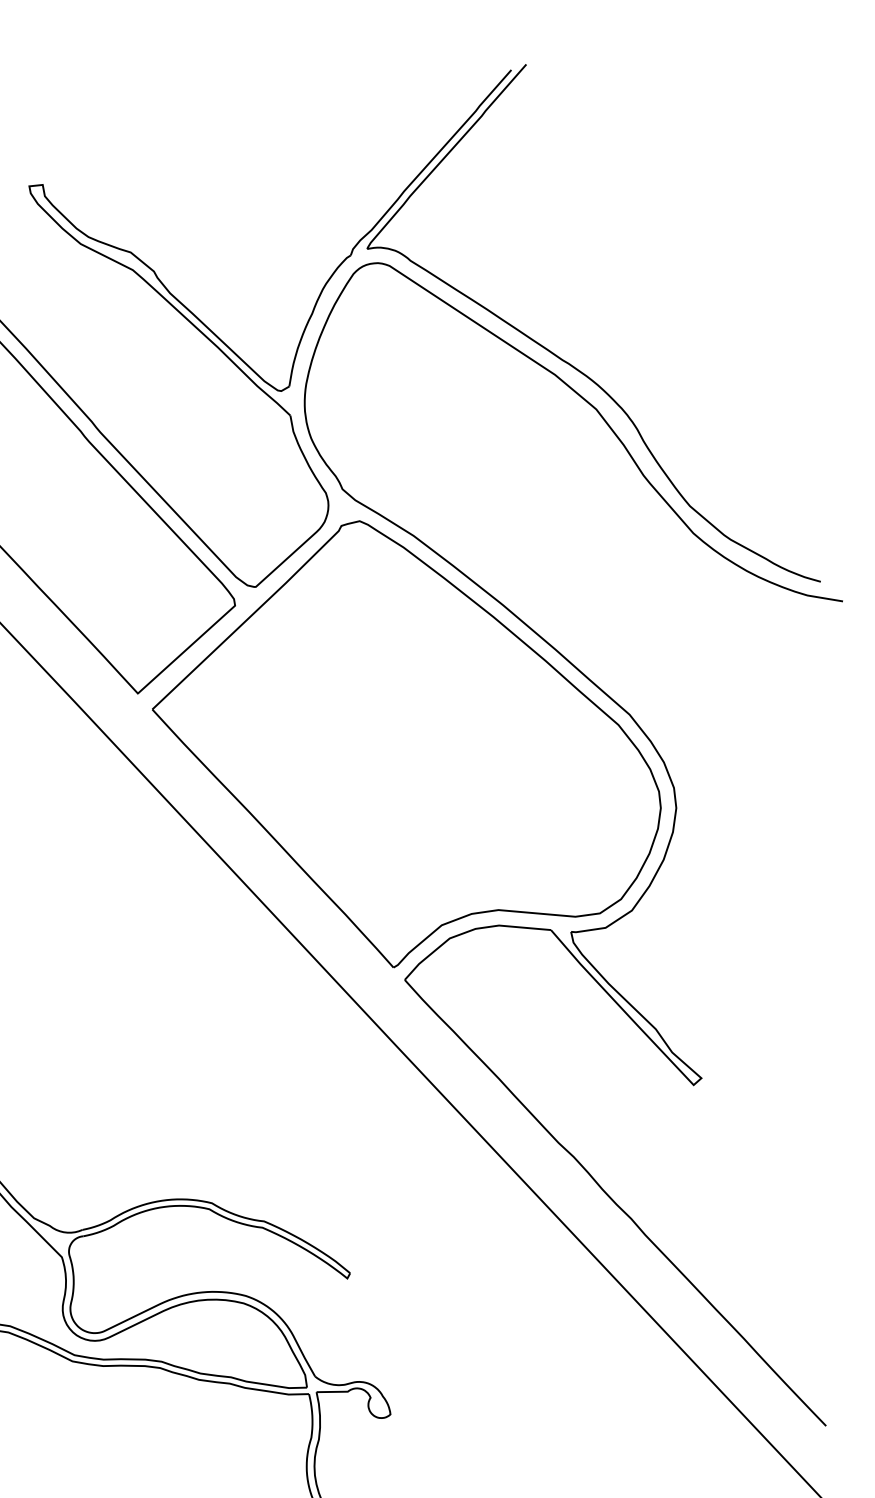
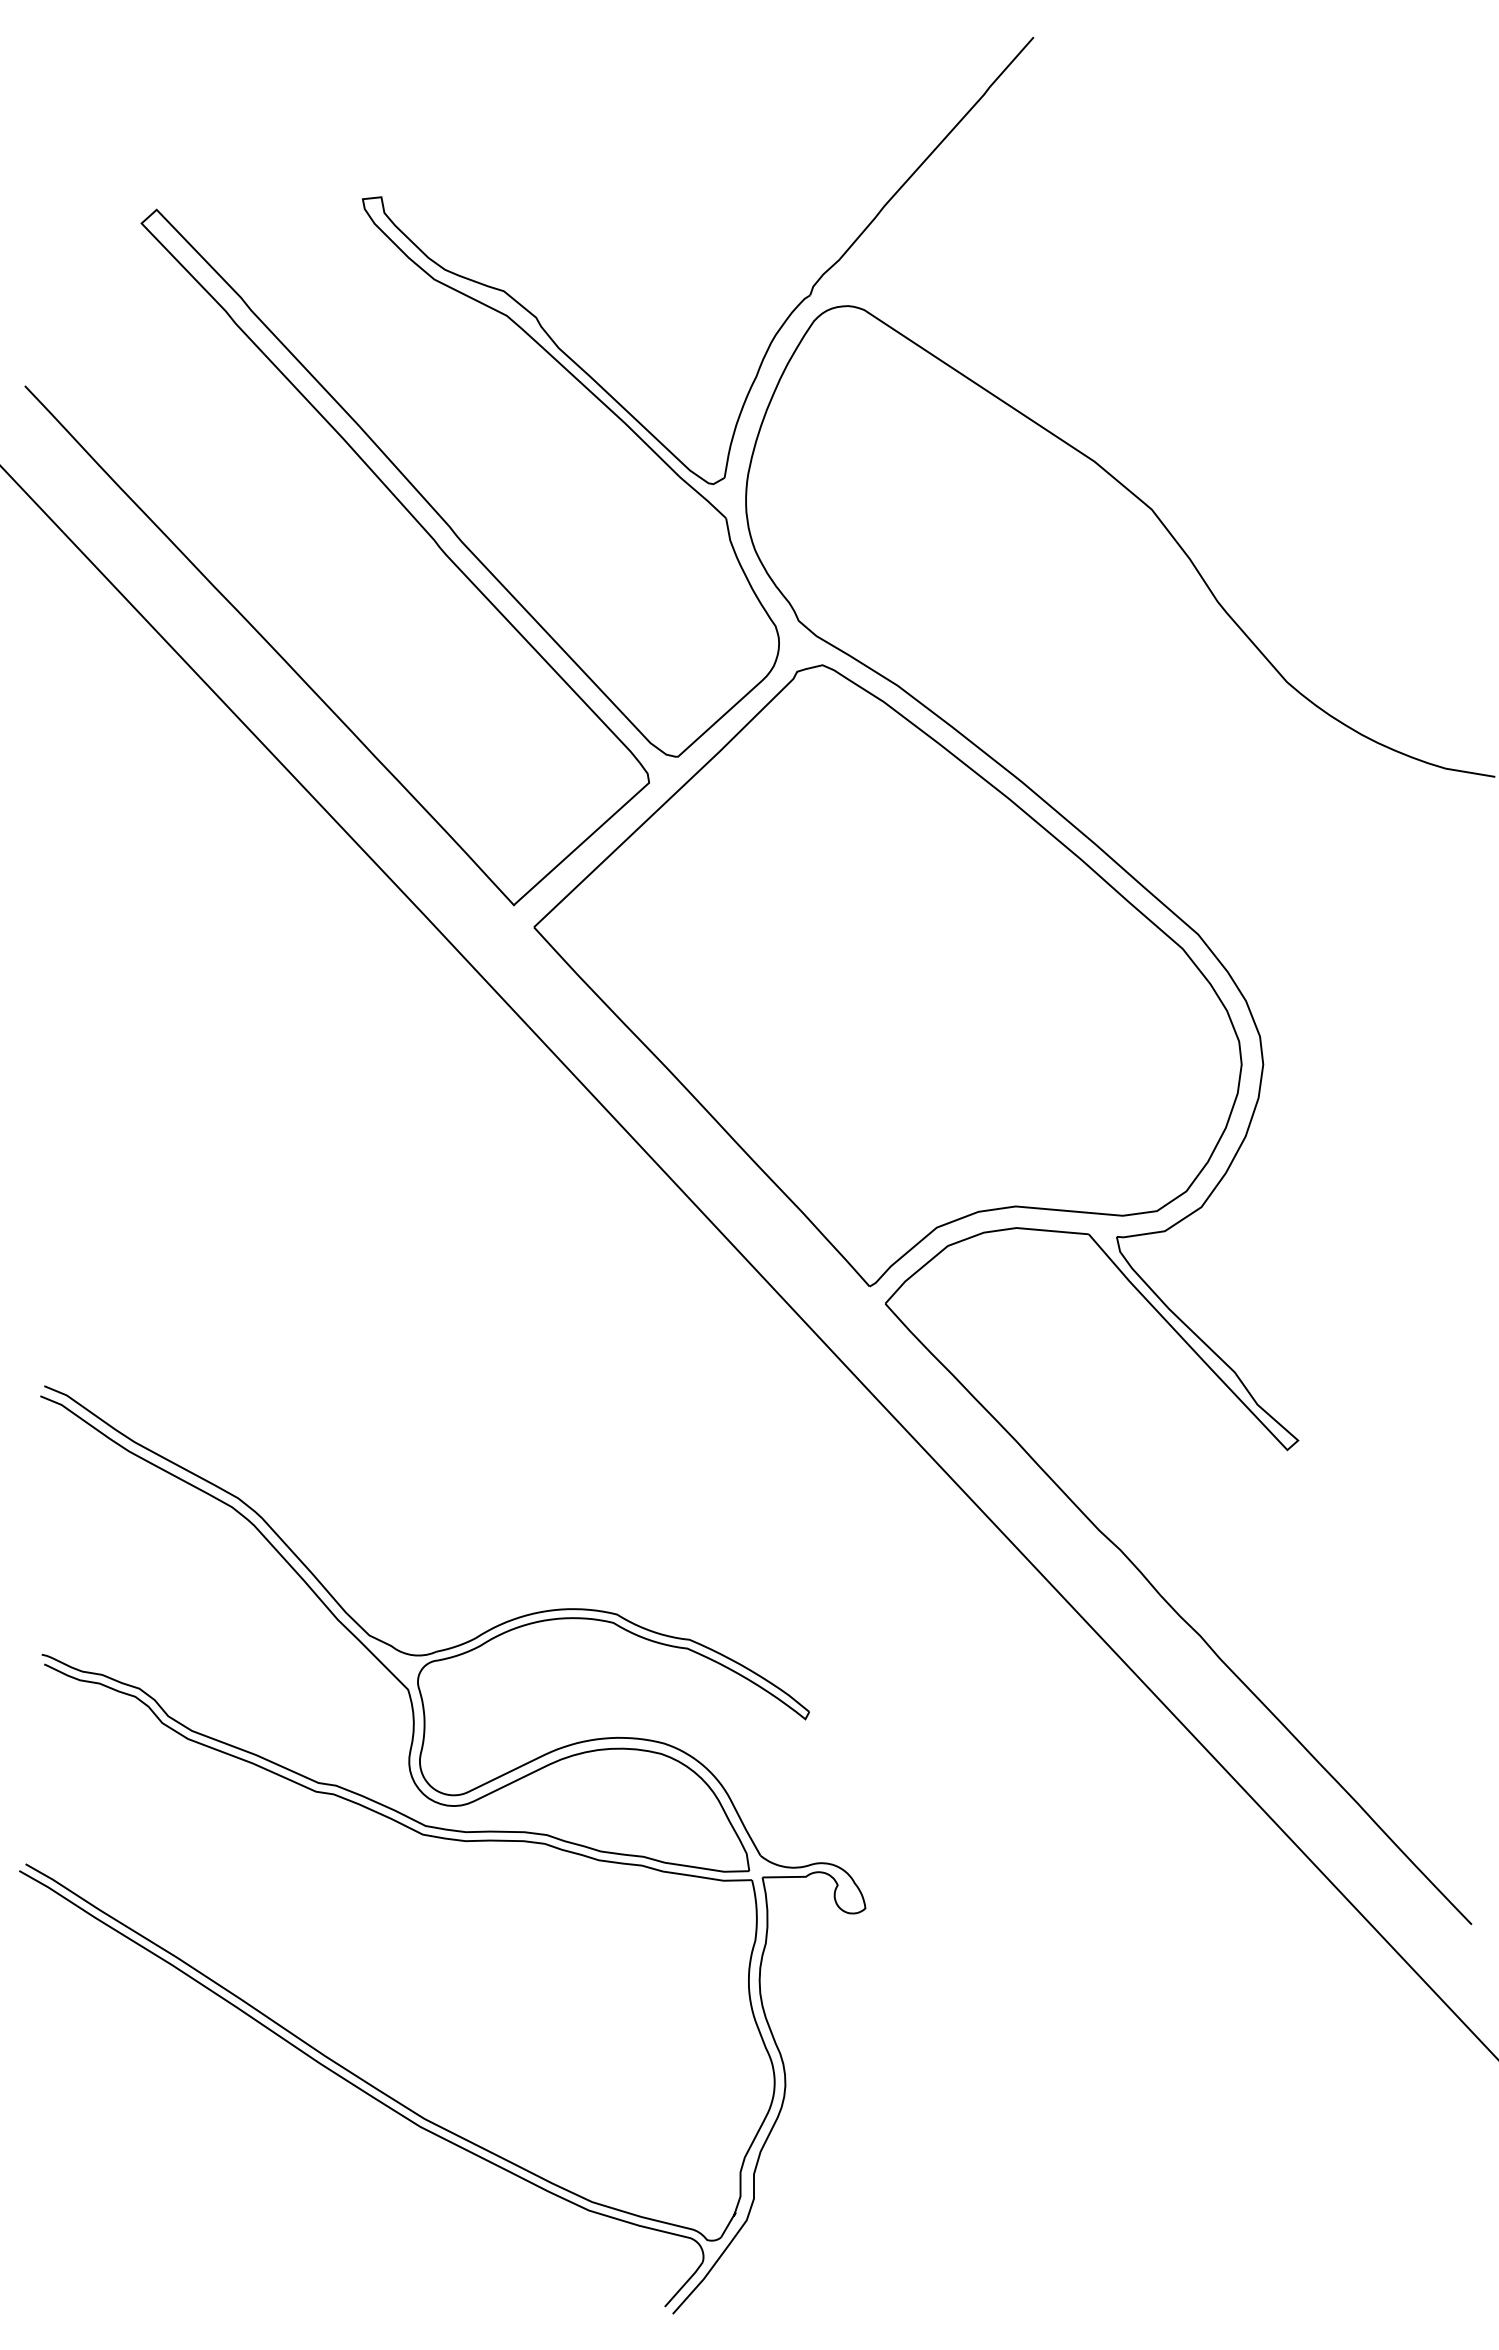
curve: (567, 361) -> (1111, 443), removed

